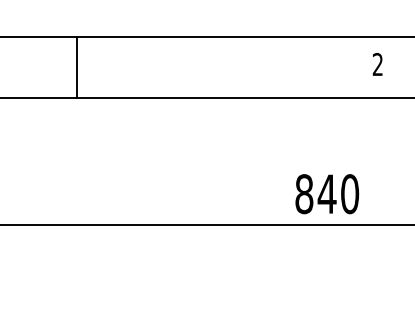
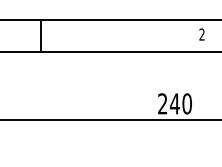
text: (303, 193) -> (162, 103), 840 -> 240

